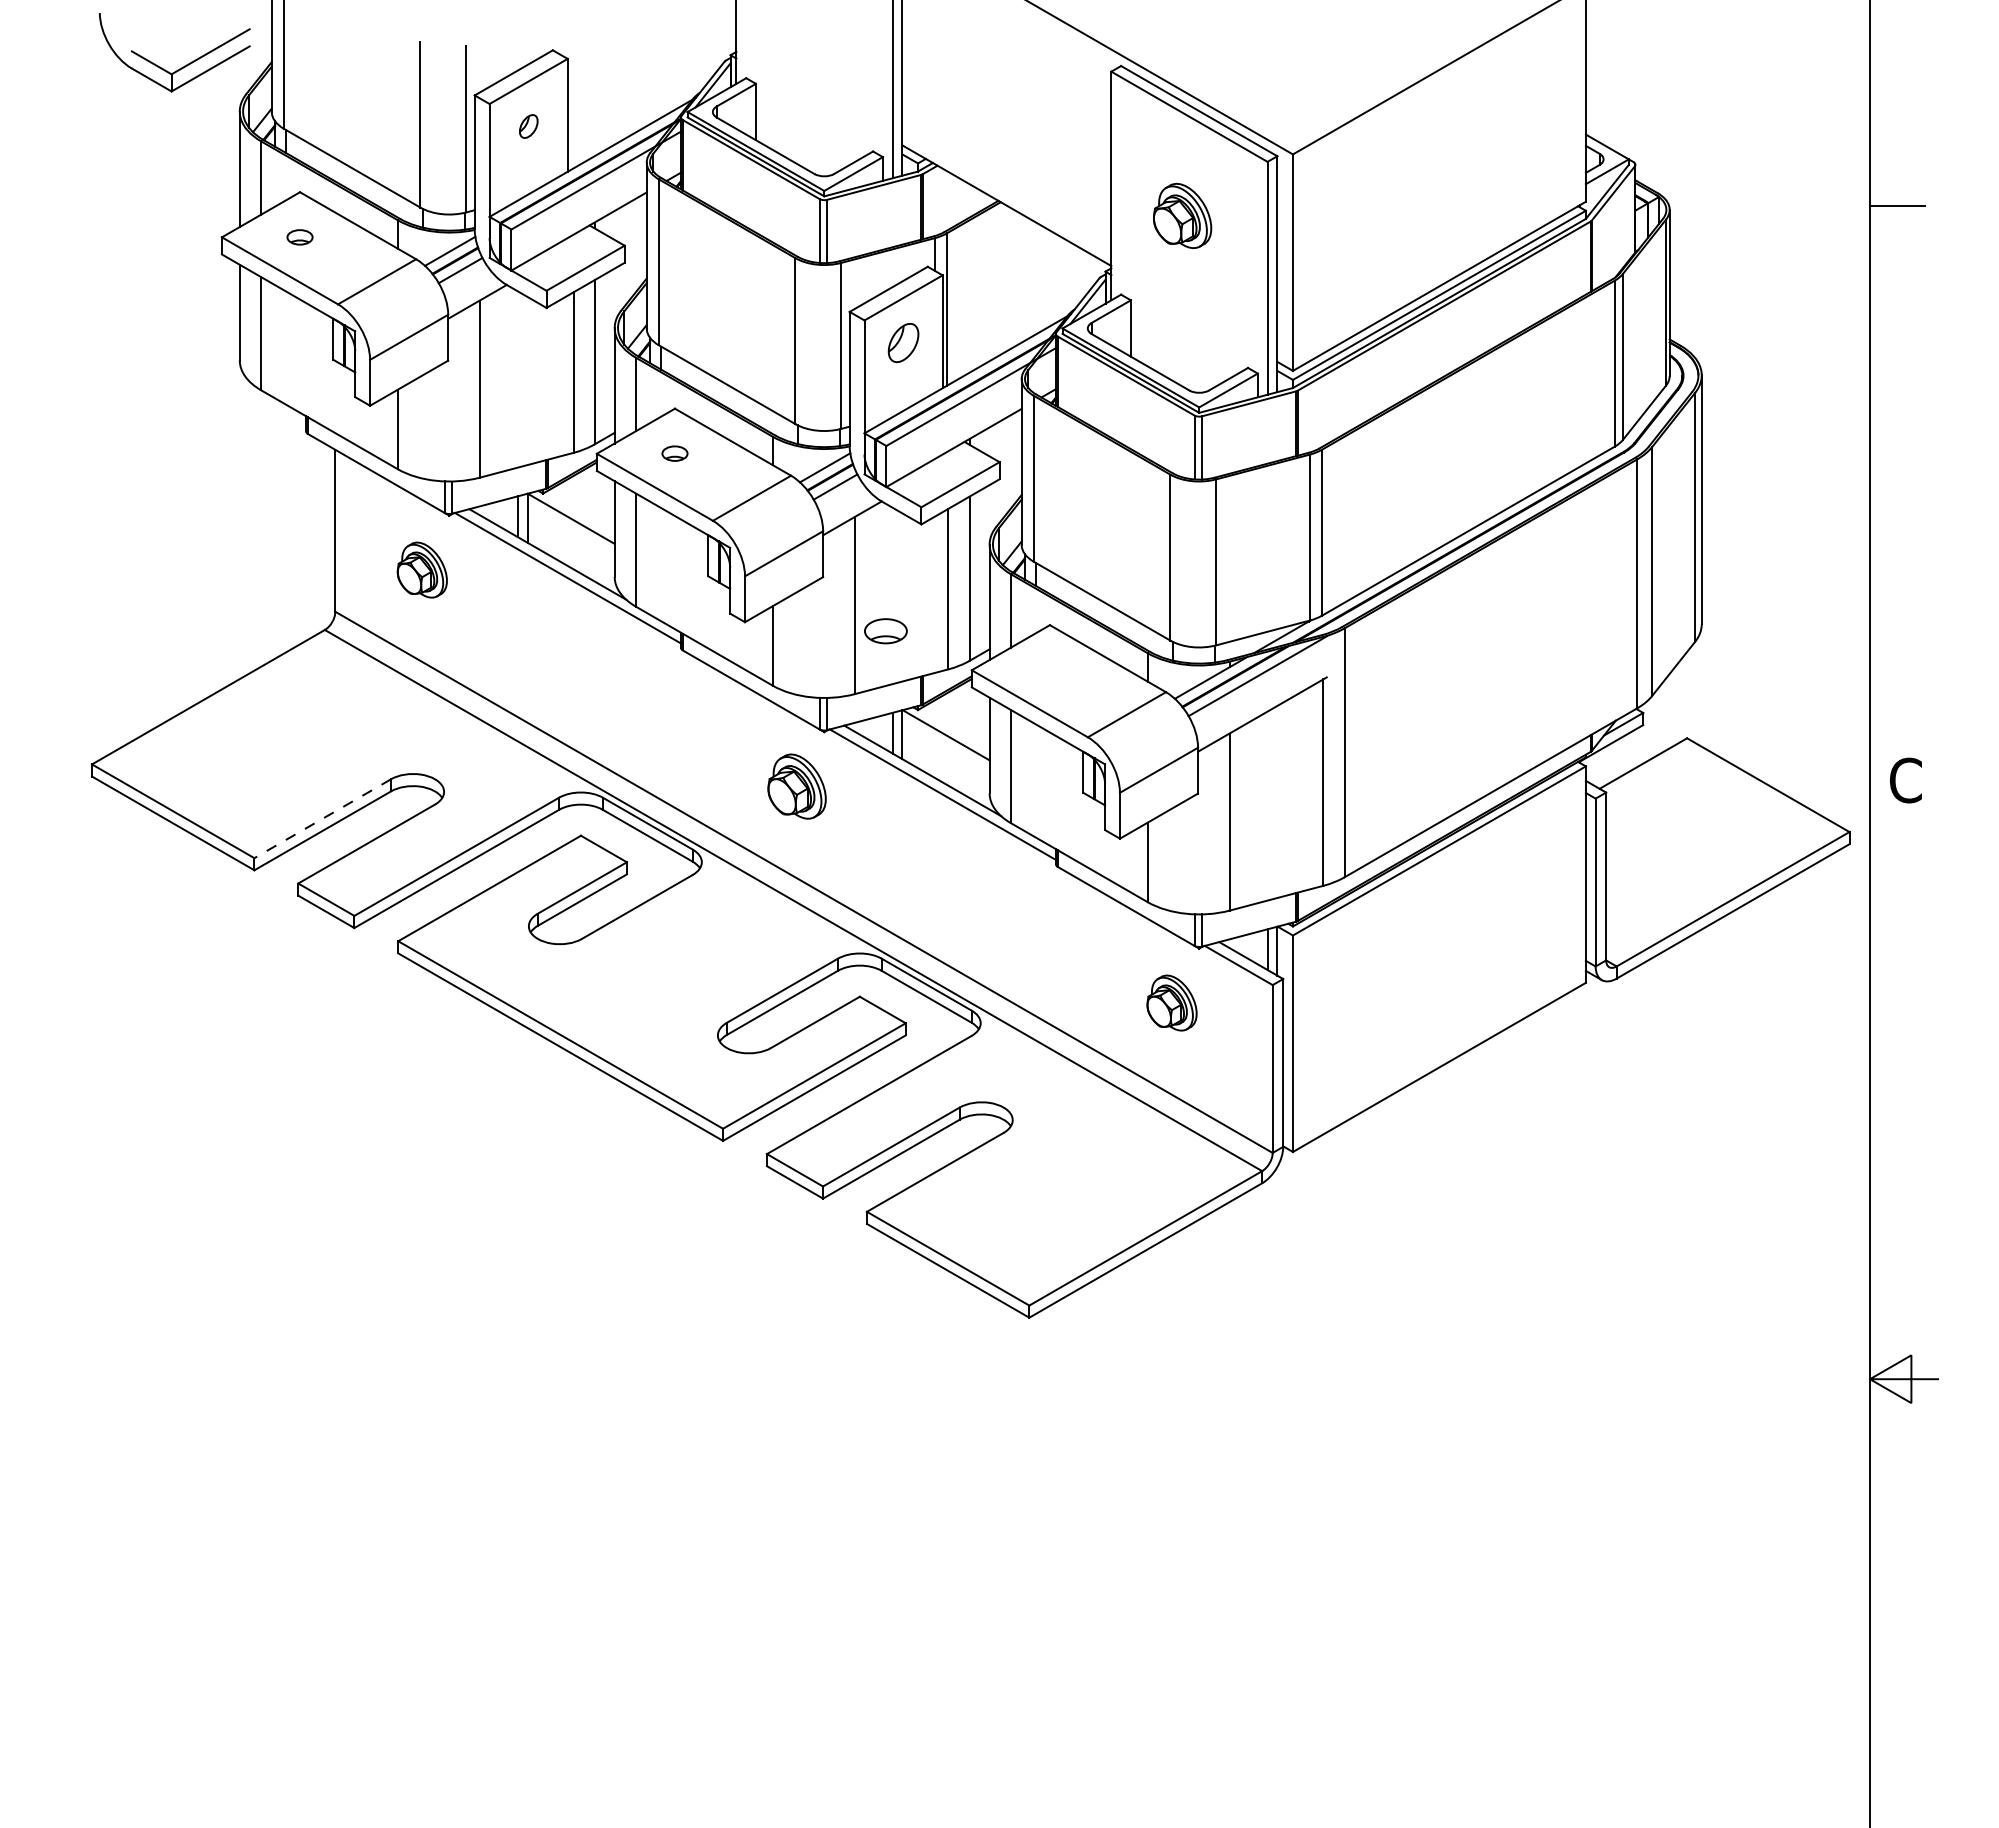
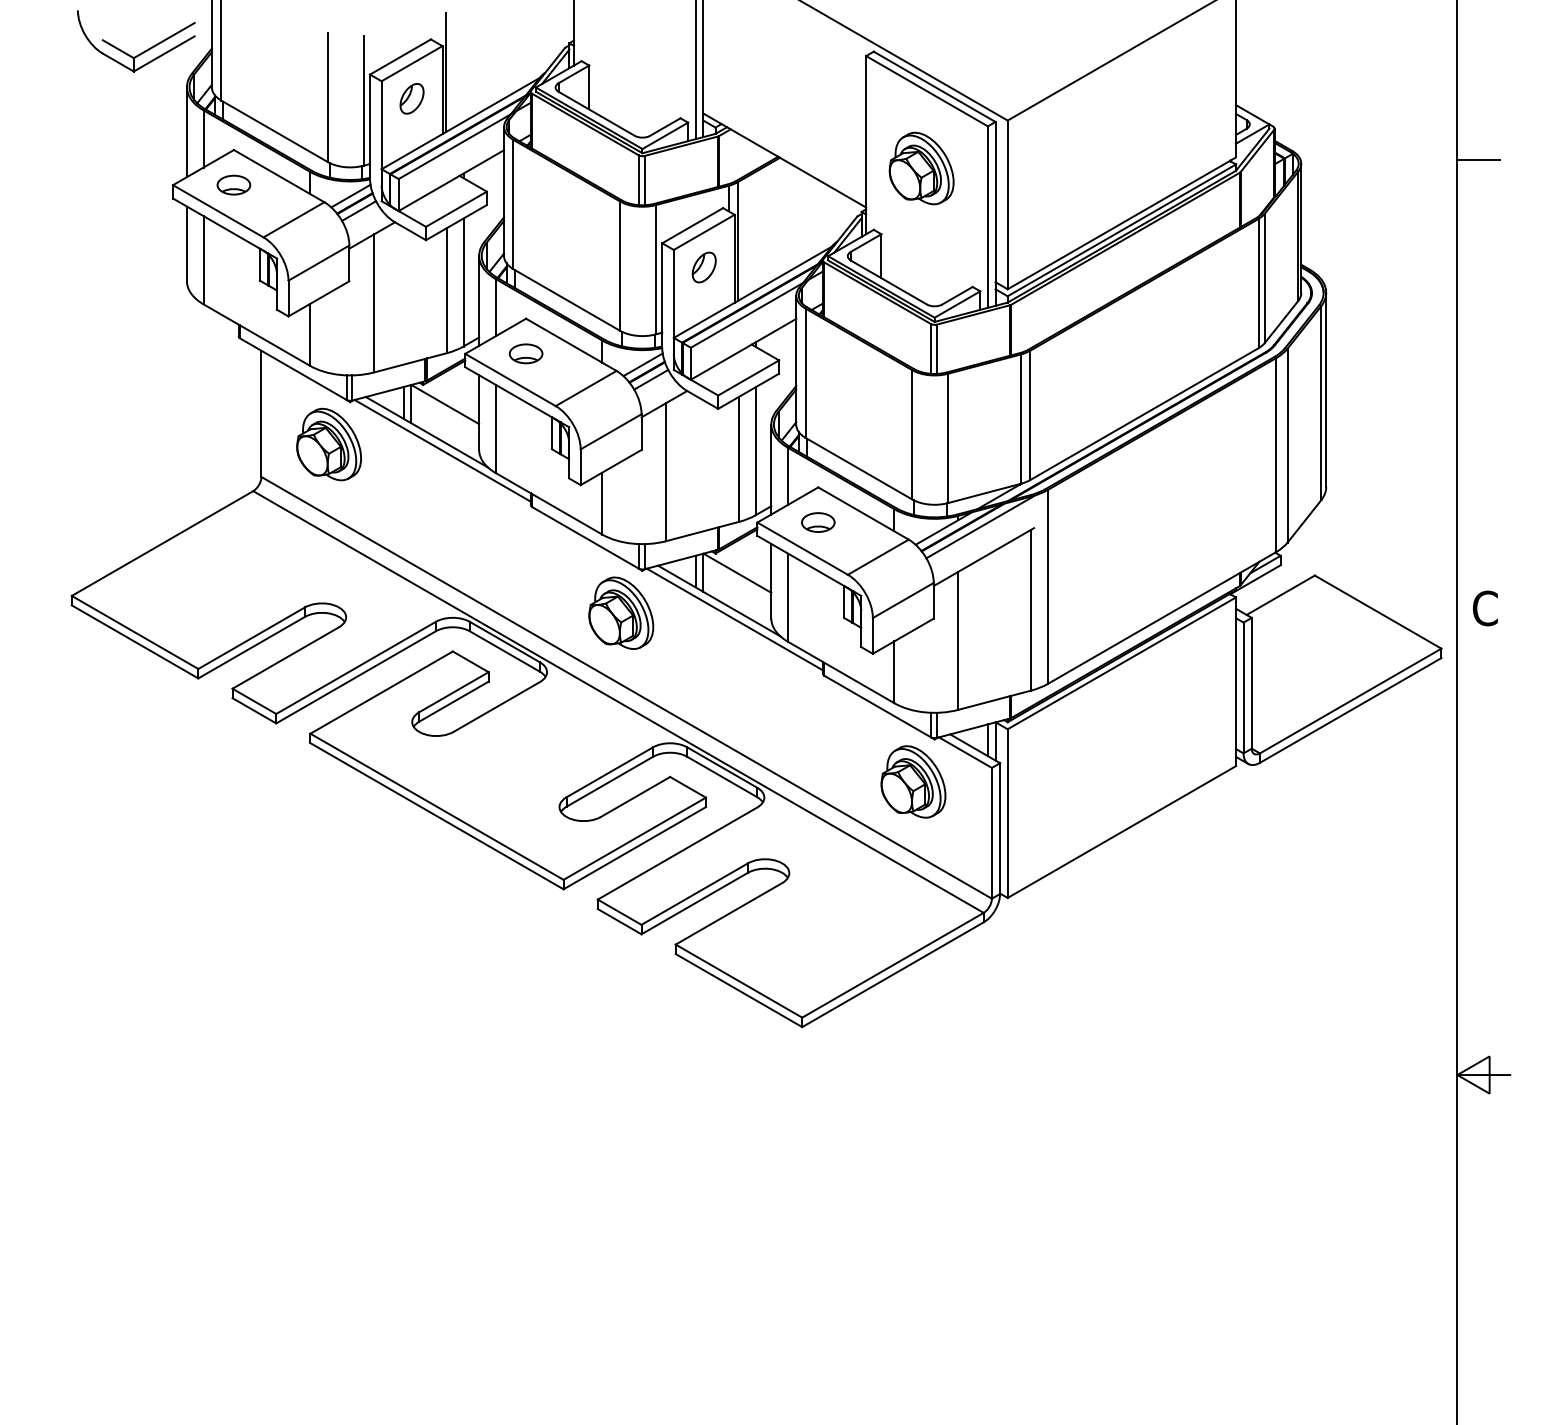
line: (572, 92) -> (446, 72), added
part: (528, 126) -> (411, 98), size x1.67
part: (1182, 215) -> (921, 168), size x1.43
part: (299, 237) -> (233, 185), size x1.67
part: (674, 453) -> (525, 353), size x1.67
part: (422, 569) -> (329, 444), size x1.67
part: (885, 631) -> (817, 522), moved
part: (796, 786) -> (620, 613), size x1.43
line: (322, 818) -> (251, 638), dashed -> solid
part: (1171, 1002) -> (913, 781), size x1.67

